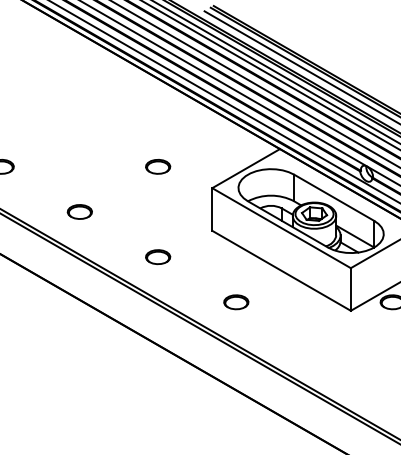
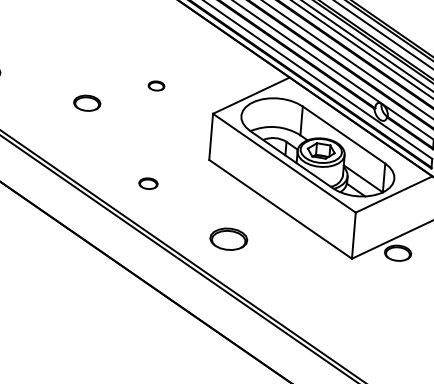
part: (158, 166) -> (156, 85), size x0.6
part: (79, 211) -> (86, 102), moved
part: (158, 257) -> (148, 184), size x0.7
part: (236, 302) -> (229, 239), size x1.4

